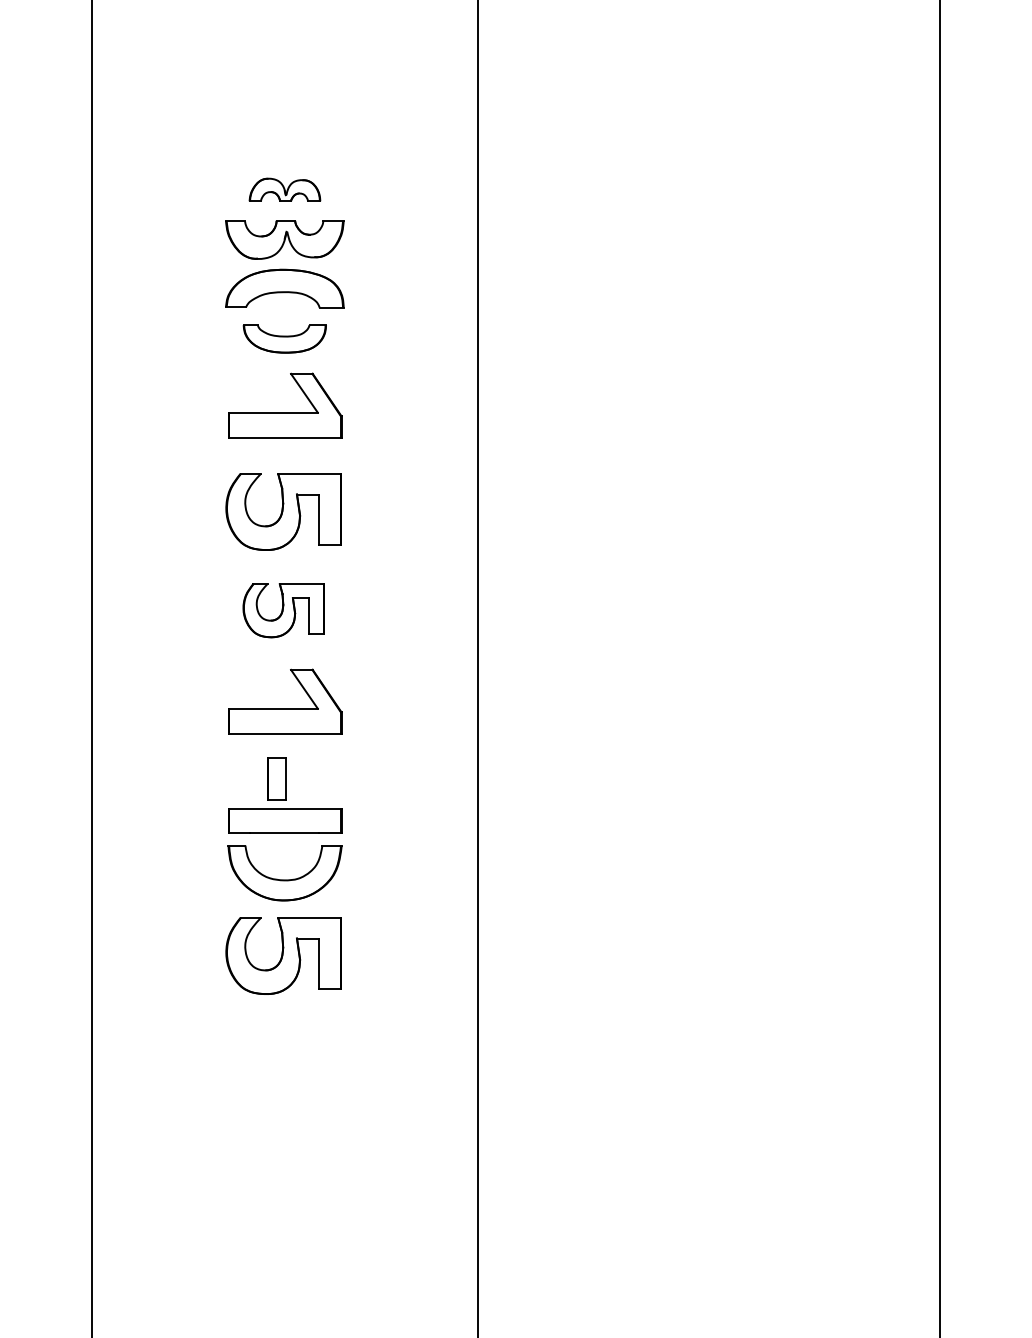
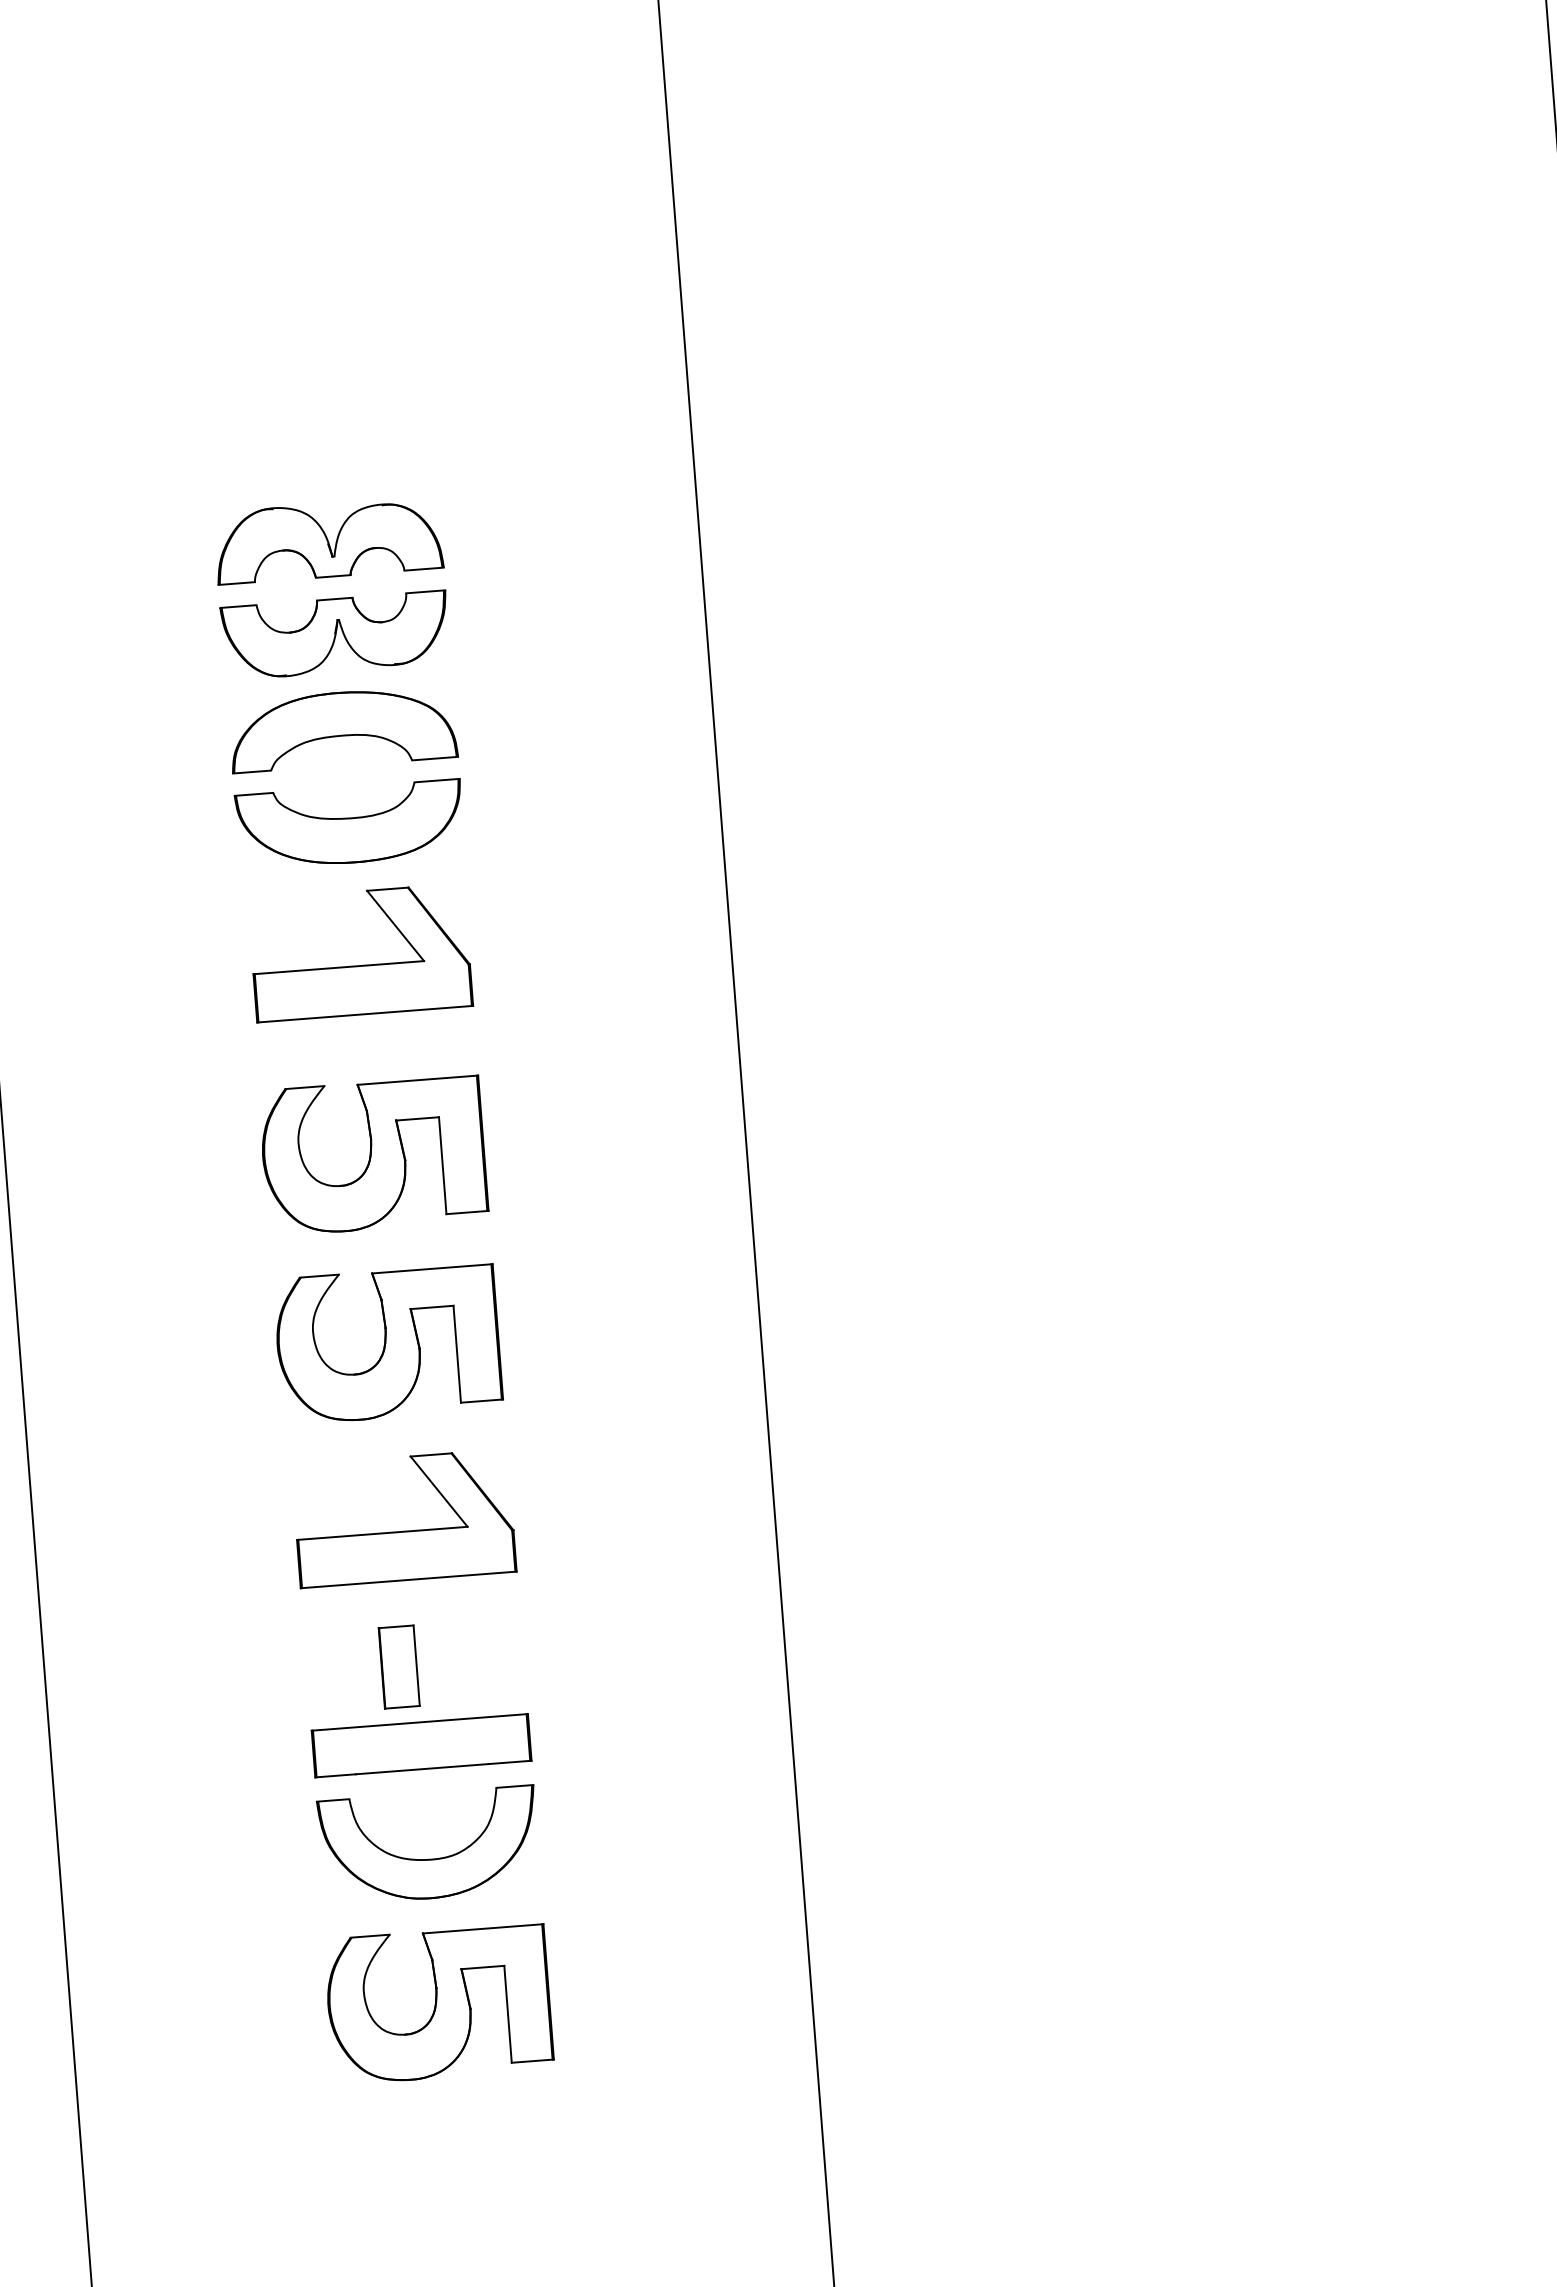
part: (284, 189) -> (327, 539), size x1.67
part: (284, 338) -> (349, 824), size x1.43
part: (283, 610) -> (387, 1344), size x1.43

